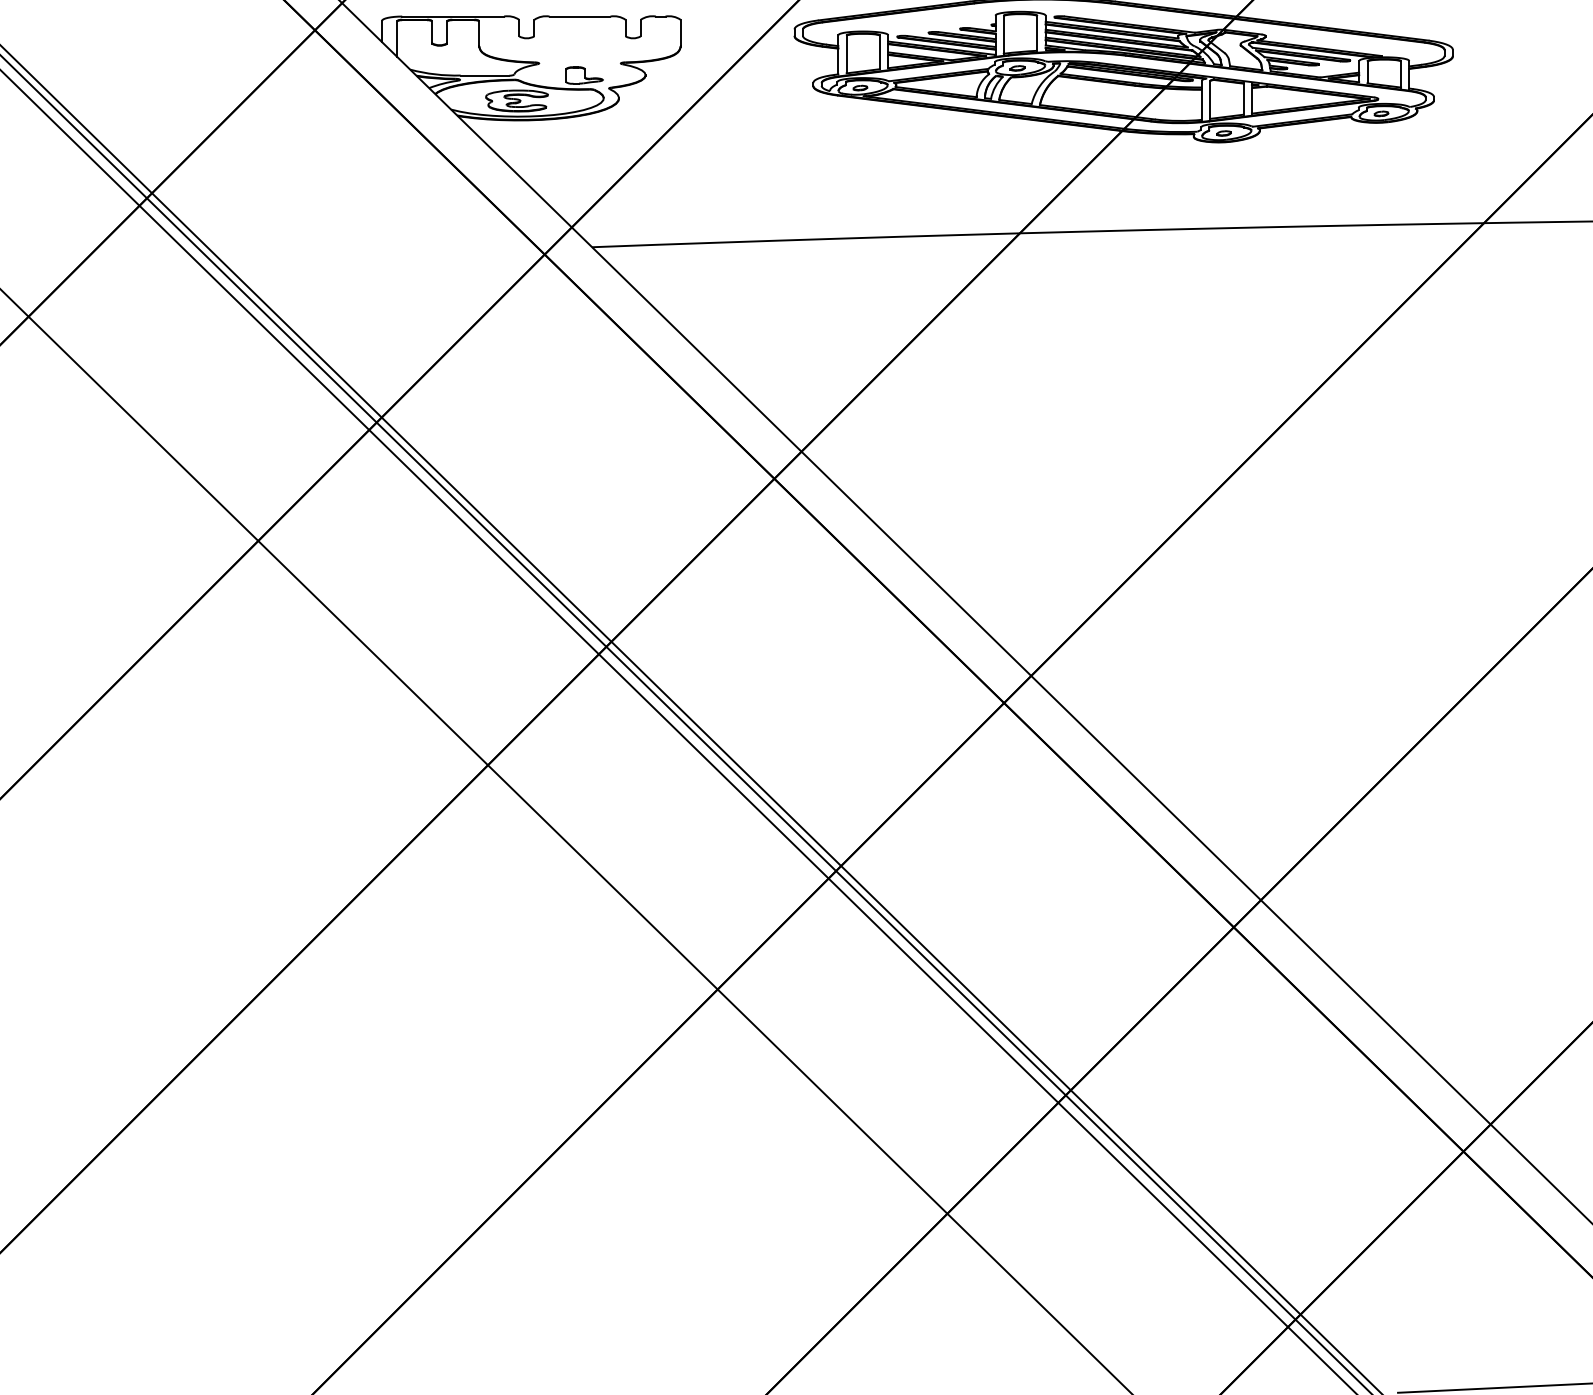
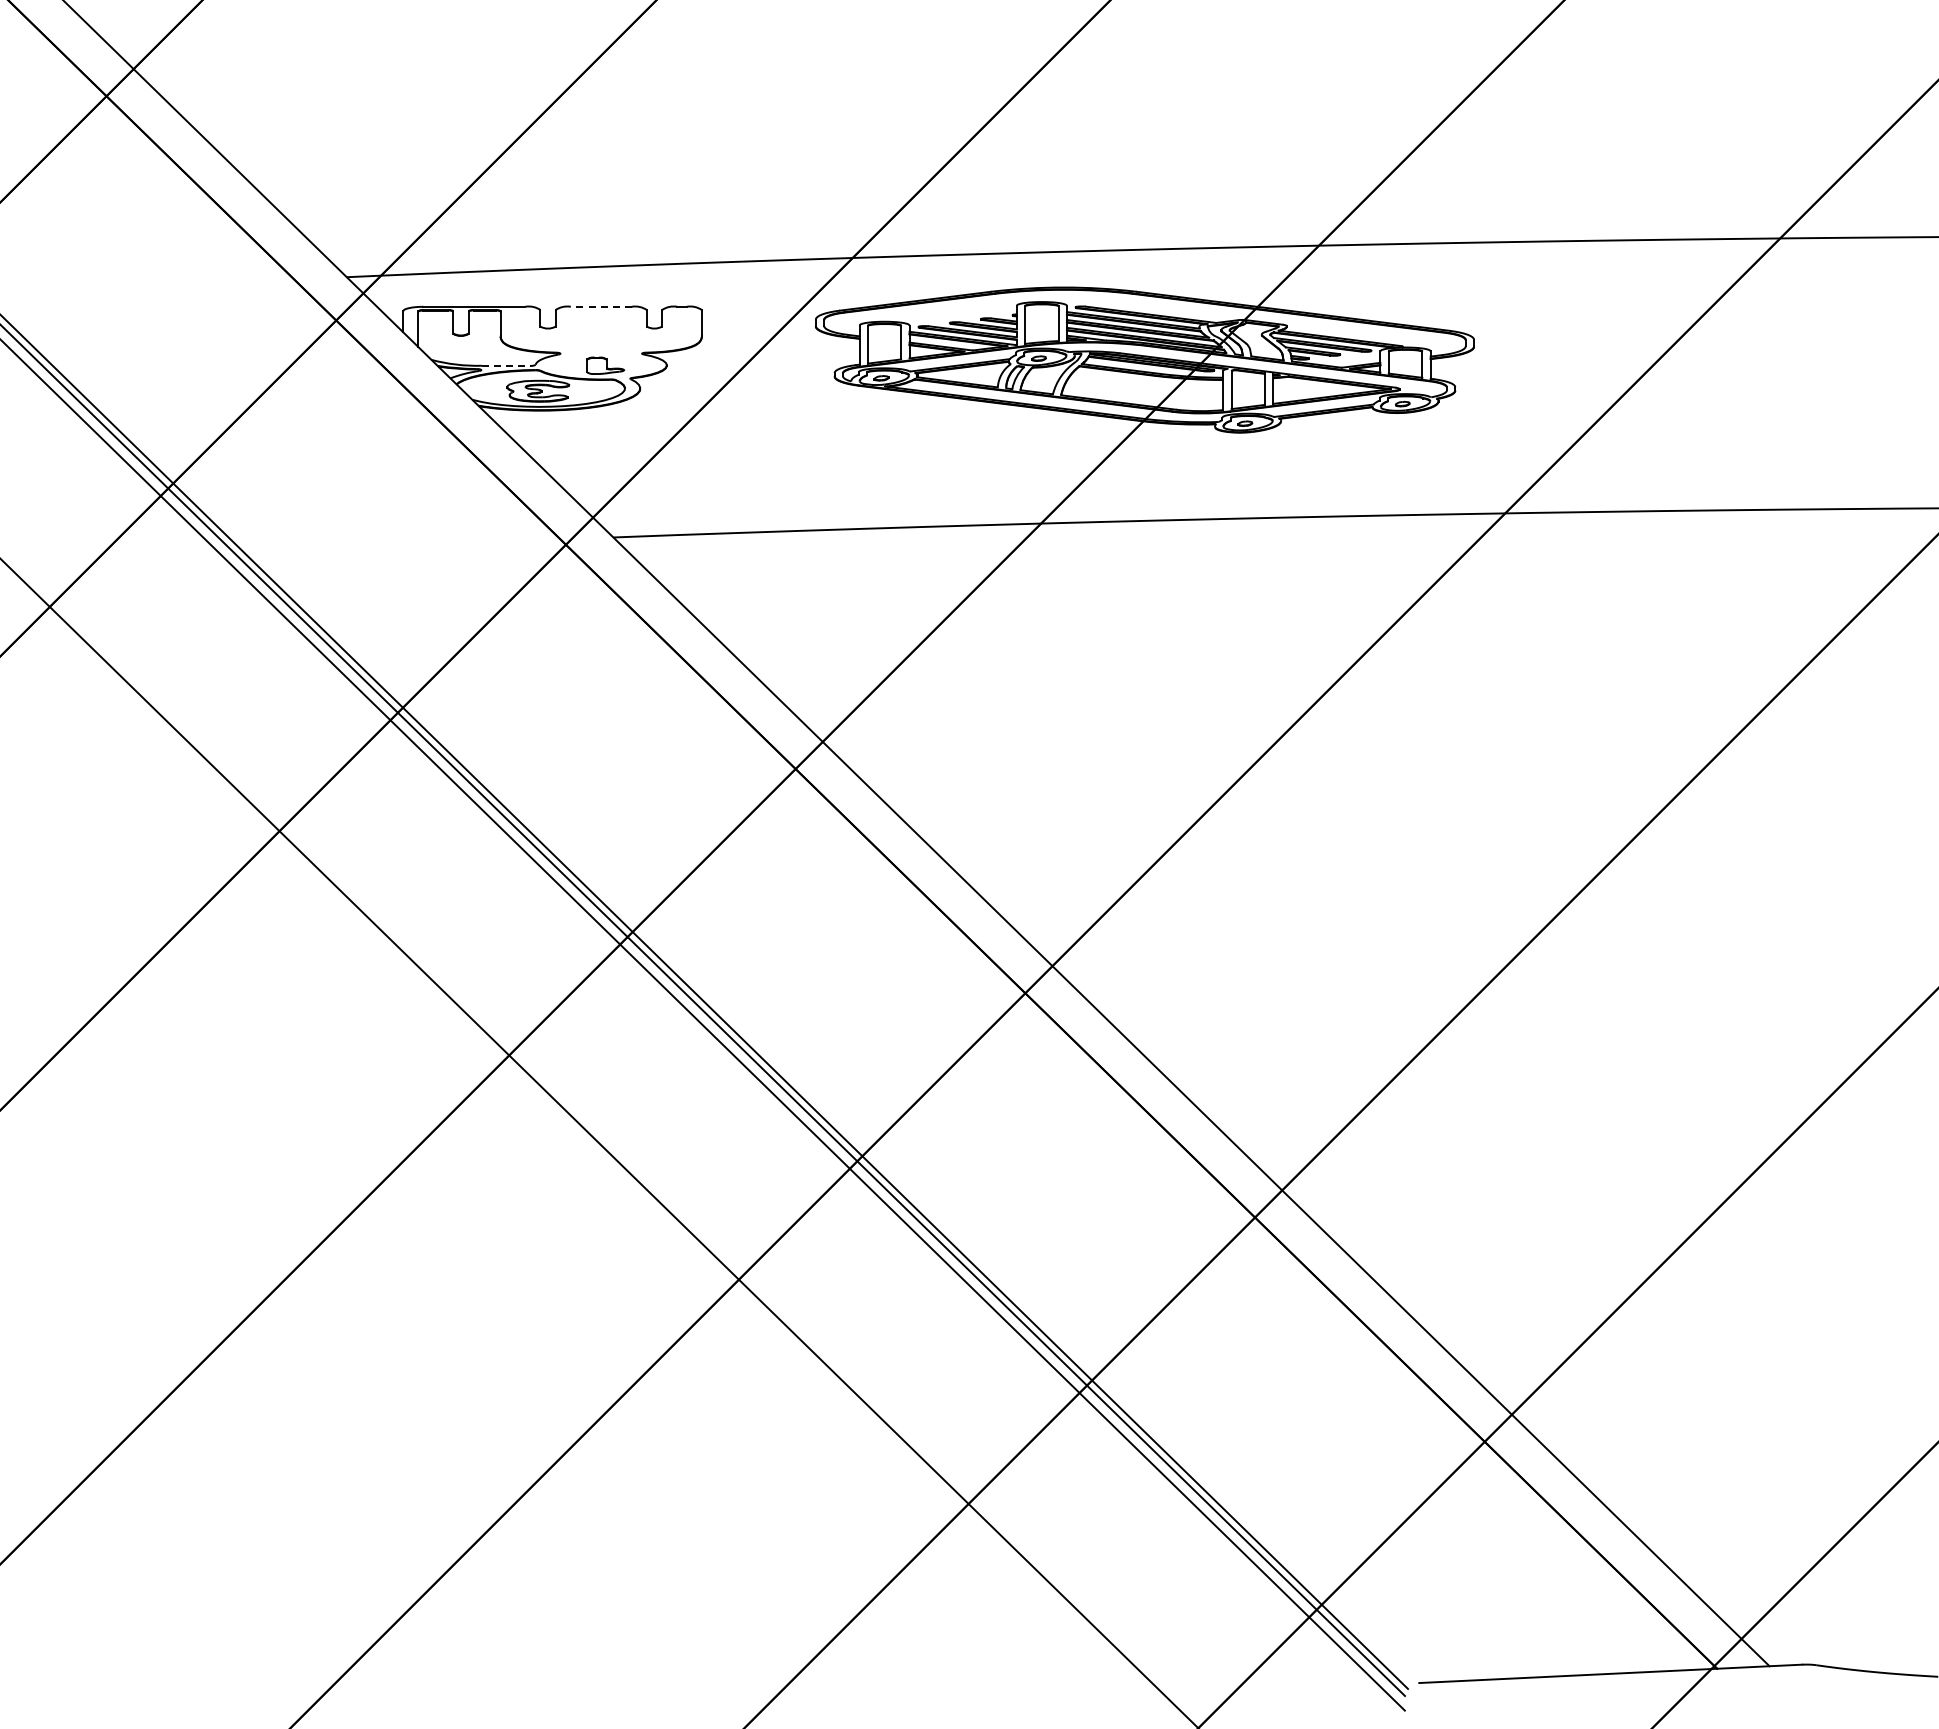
line: (579, 16) -> (600, 306), solid -> dashed
line: (485, 75) -> (506, 365), solid -> dashed

